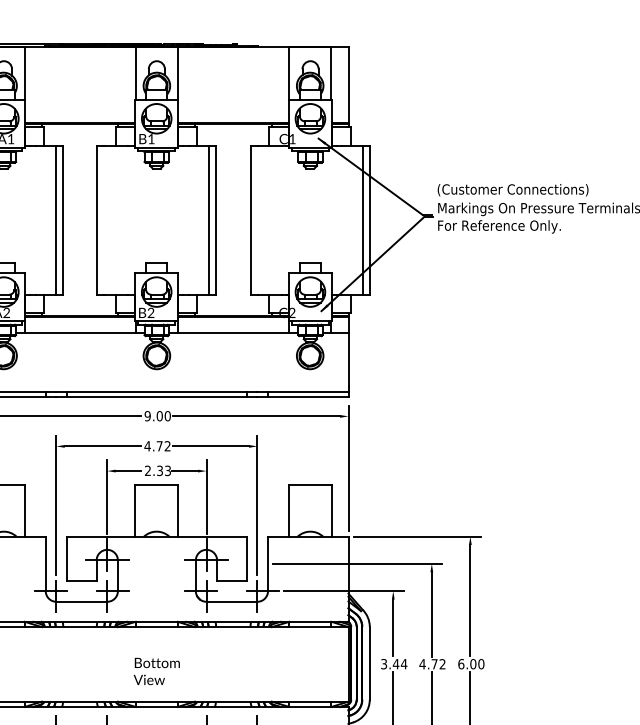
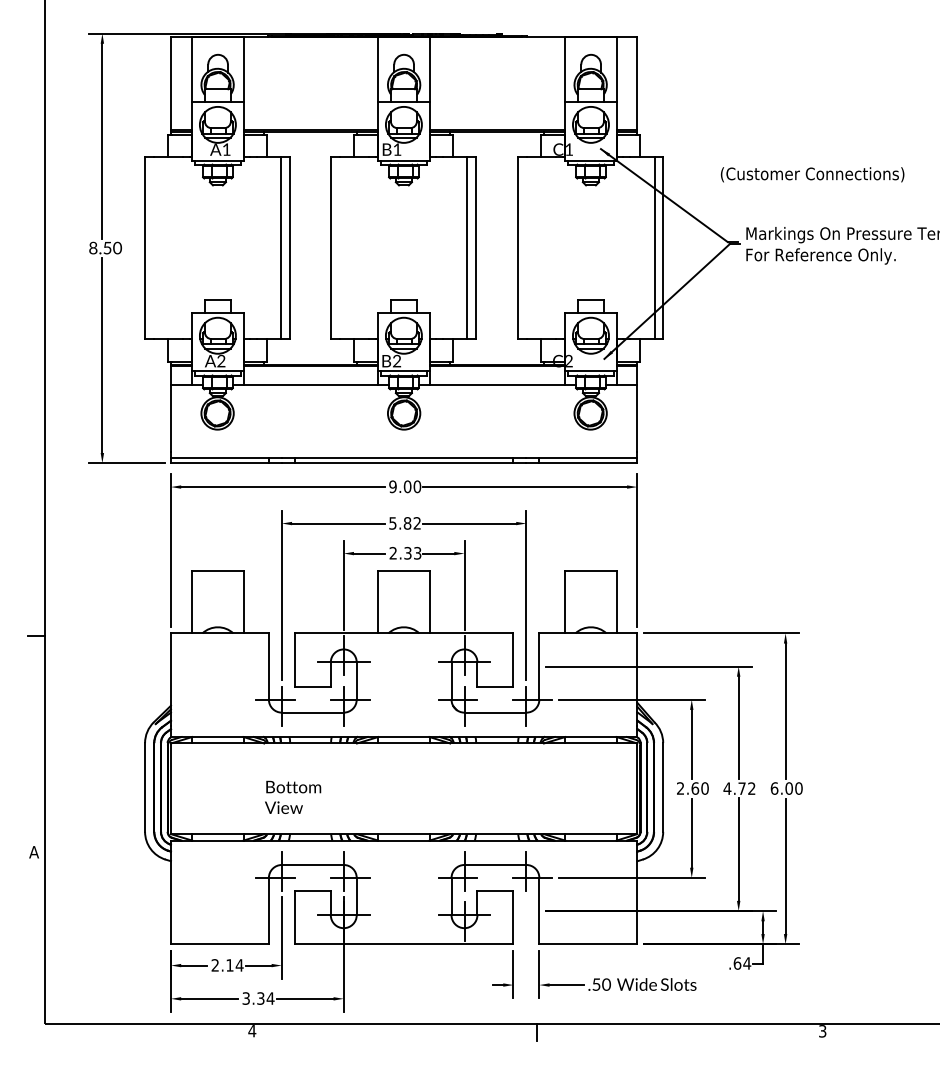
text: (513, 189) -> (812, 174), moved
text: (153, 446) -> (399, 523), 4.72 -> 5.82
text: (393, 664) -> (692, 788), 3.44 -> 2.60
text: (157, 670) -> (293, 796), moved

